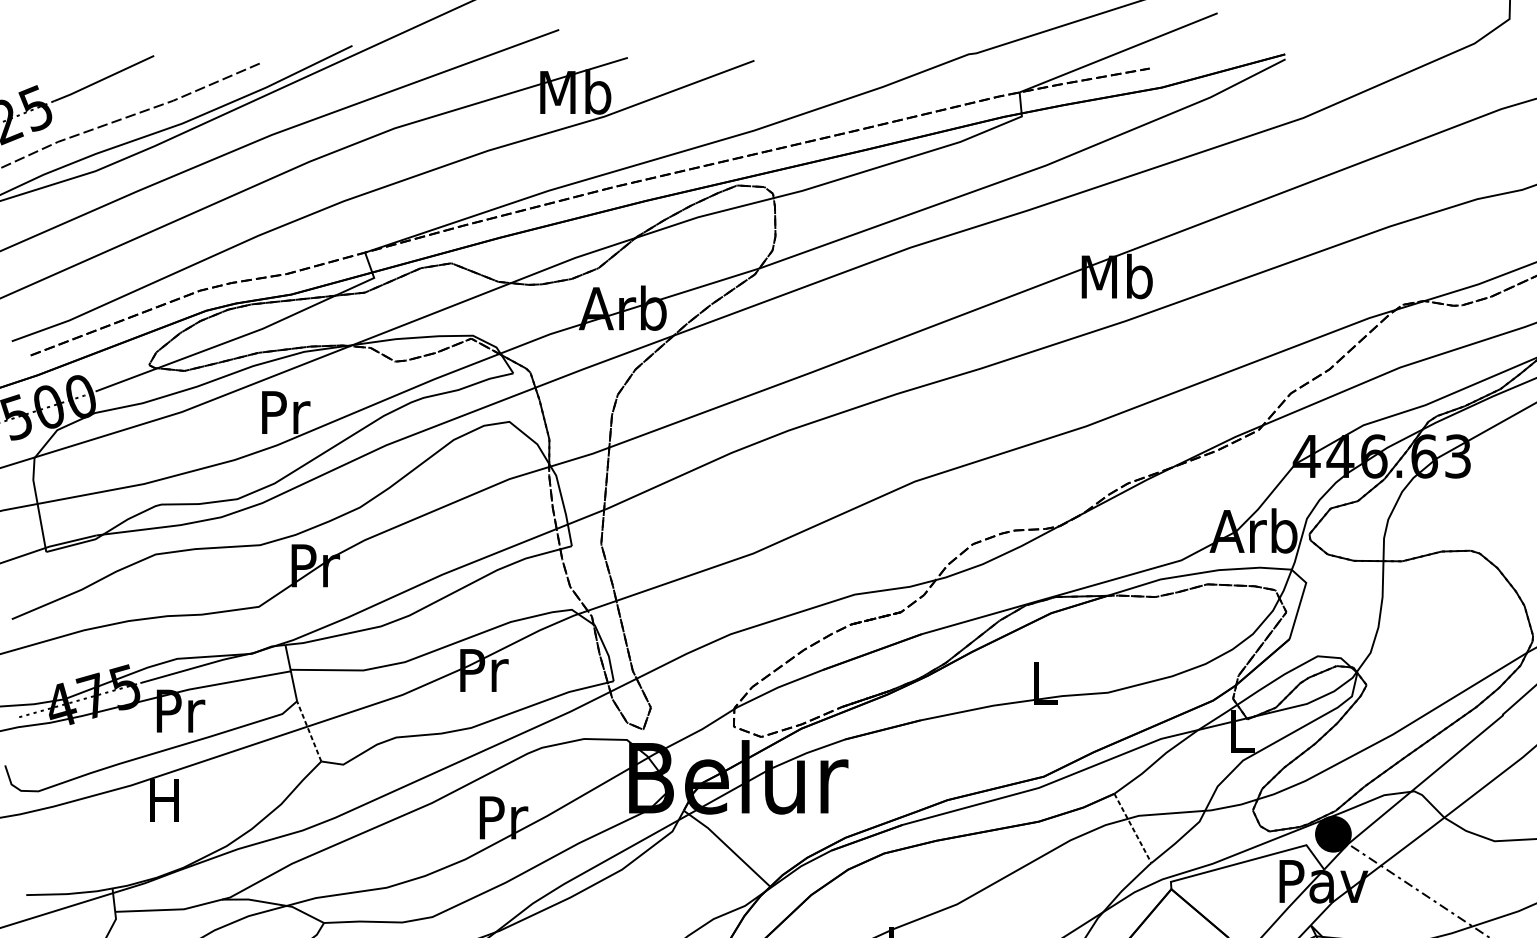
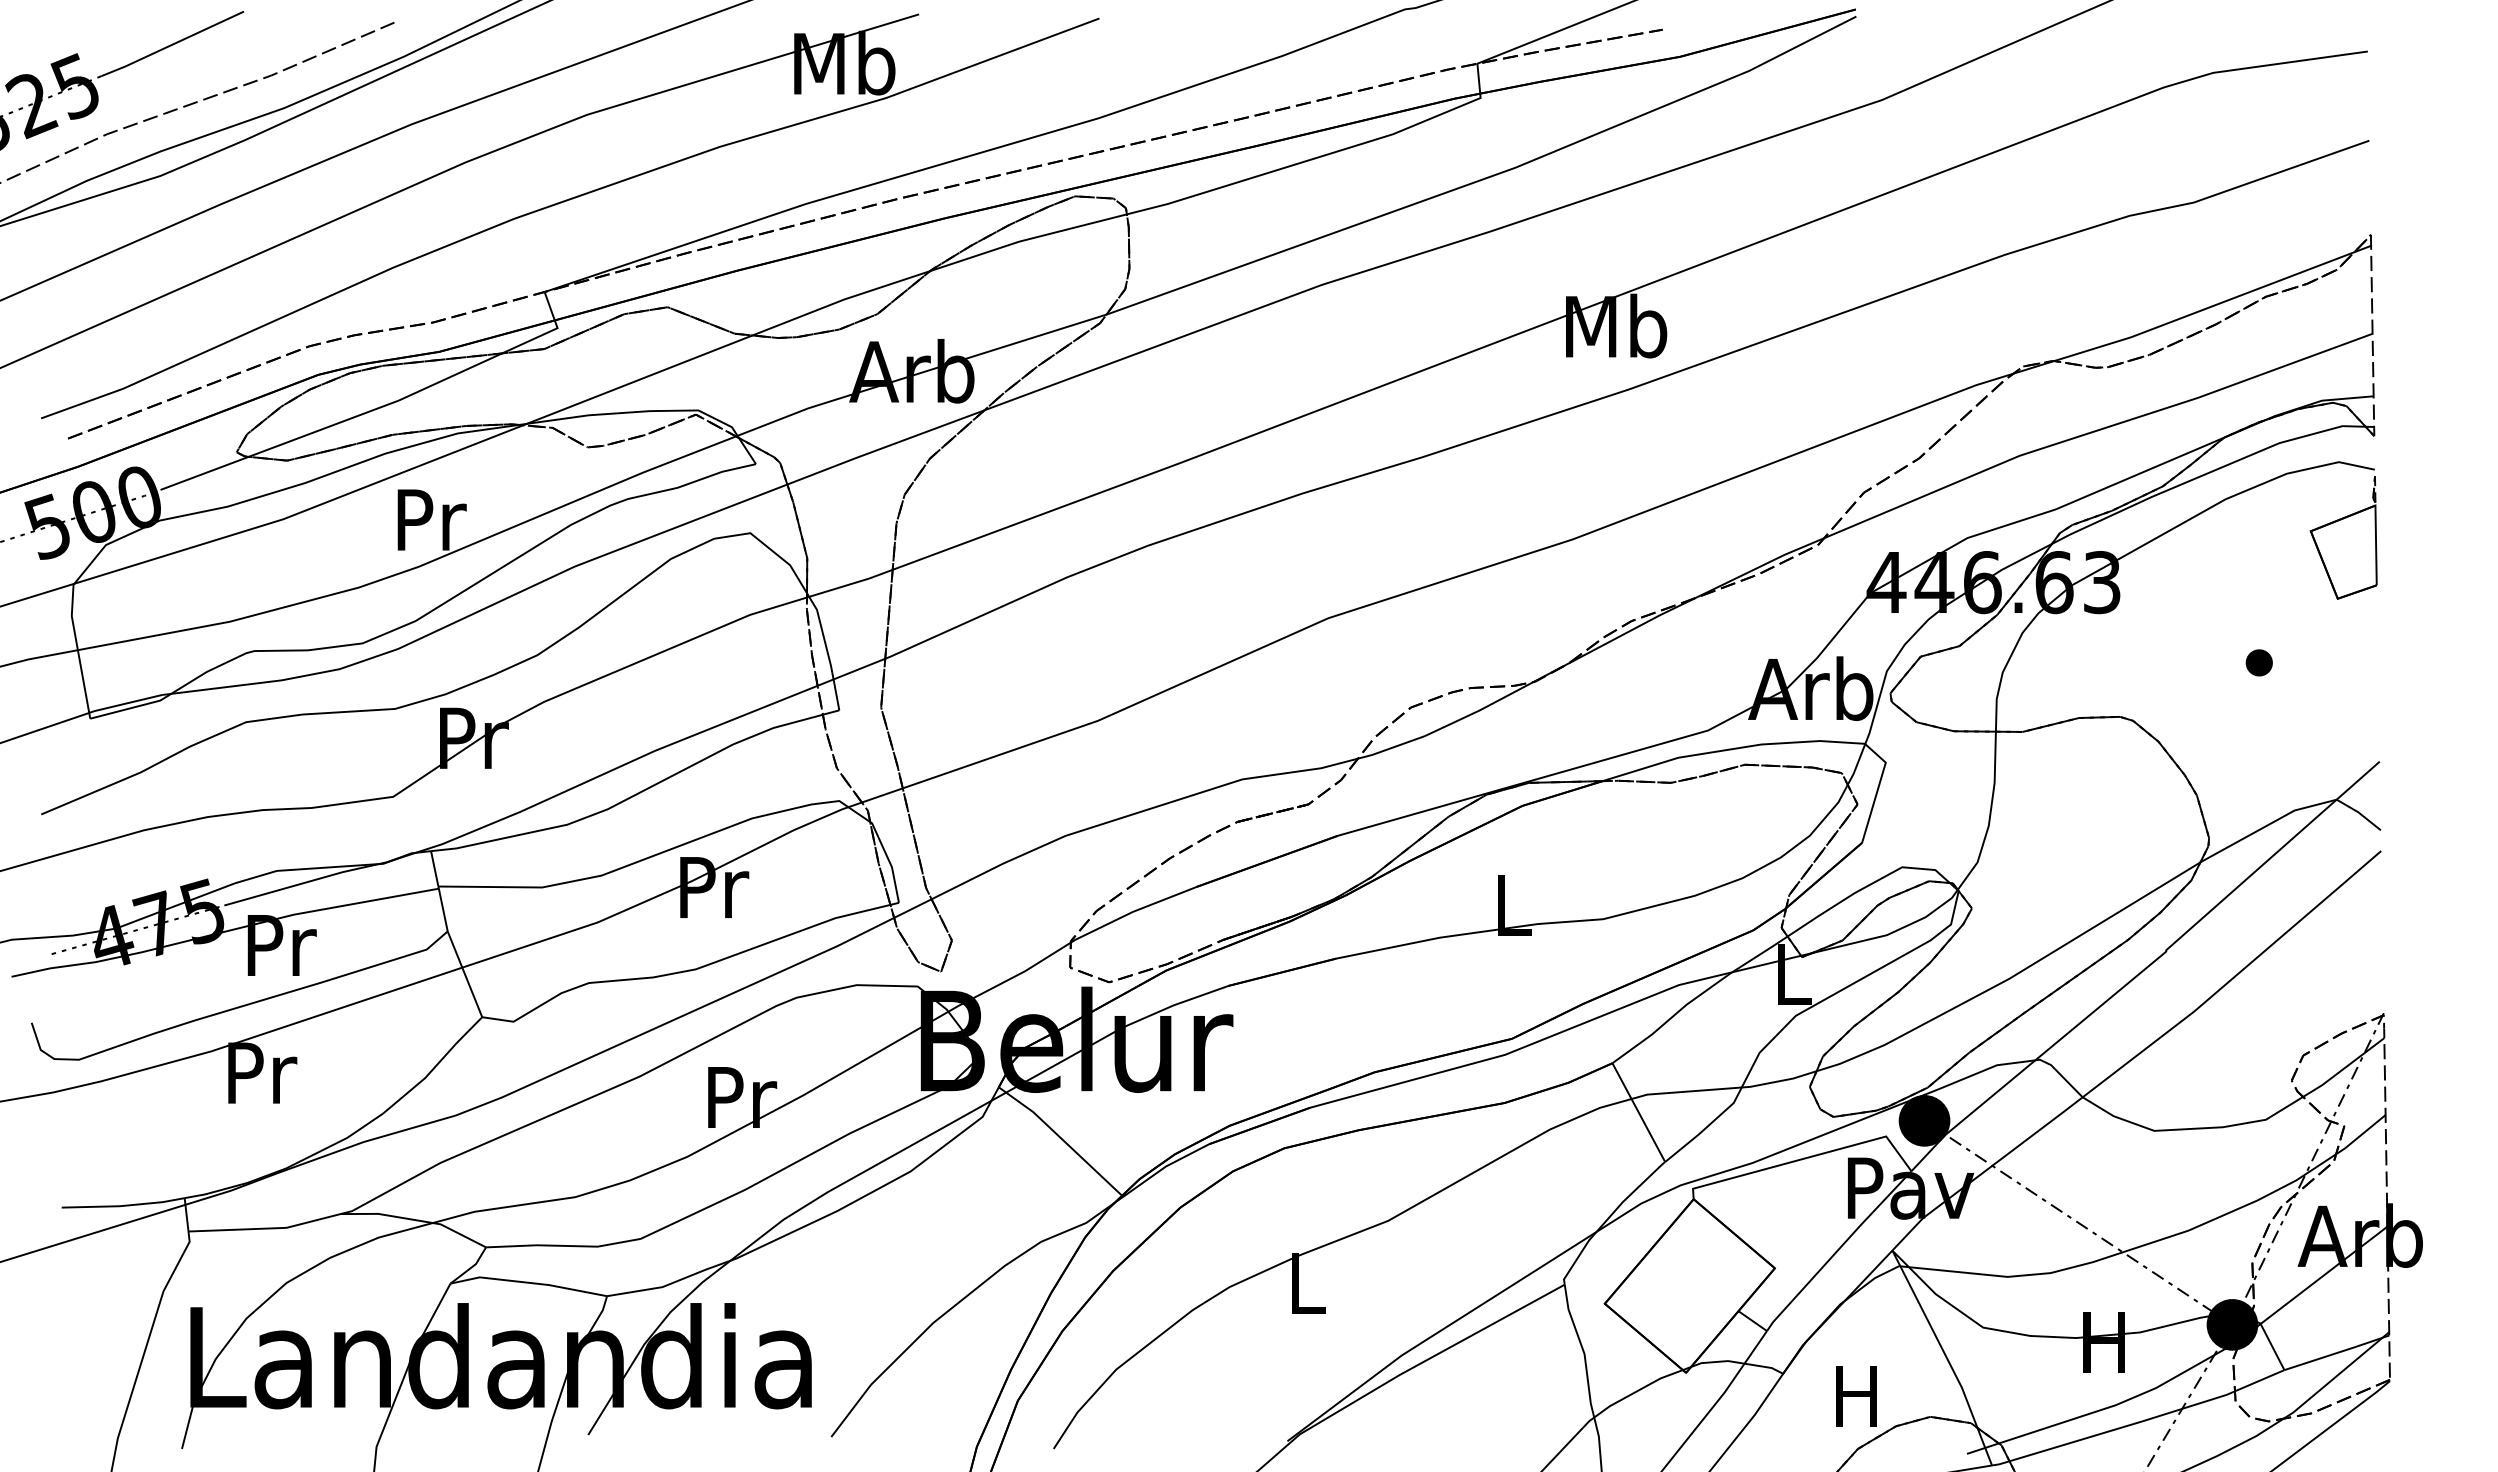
line: (308, 730) -> (464, 973), dashed -> solid
text: (167, 800) -> (262, 1072), H -> Pr
line: (1132, 828) -> (1638, 1112), dashed -> solid

